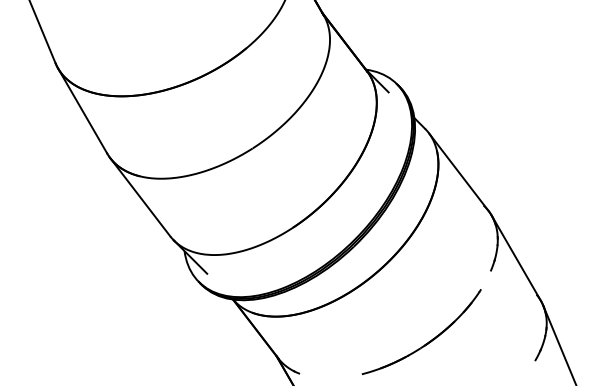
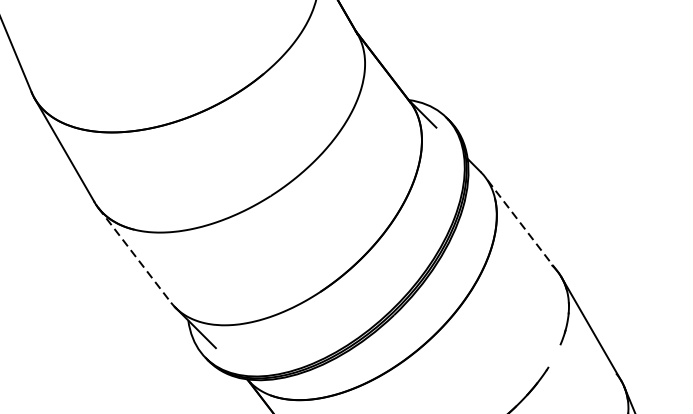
line: (458, 172) -> (521, 225), solid -> dashed
line: (140, 197) -> (134, 255), solid -> dashed

